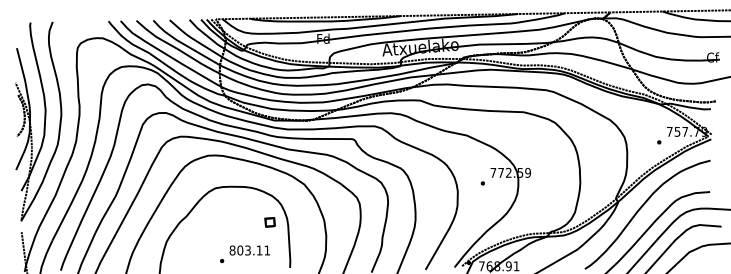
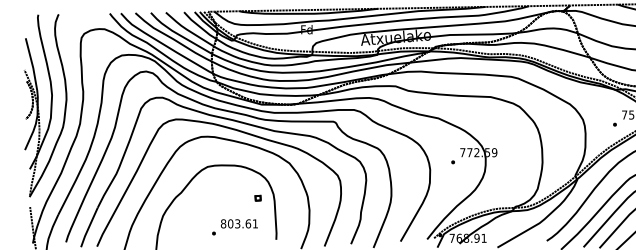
part: (270, 222) -> (258, 198), size x0.62
text: (259, 250) -> (248, 223), 803.11 -> 803.61

